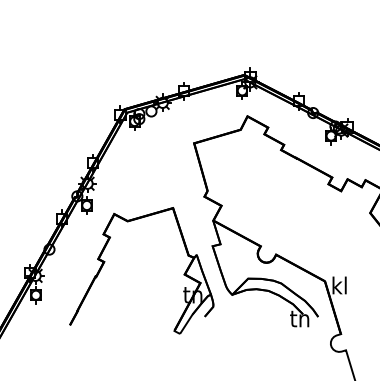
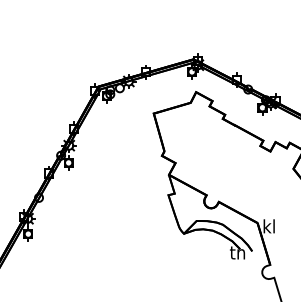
part: (105, 262) -> (83, 208), removed

